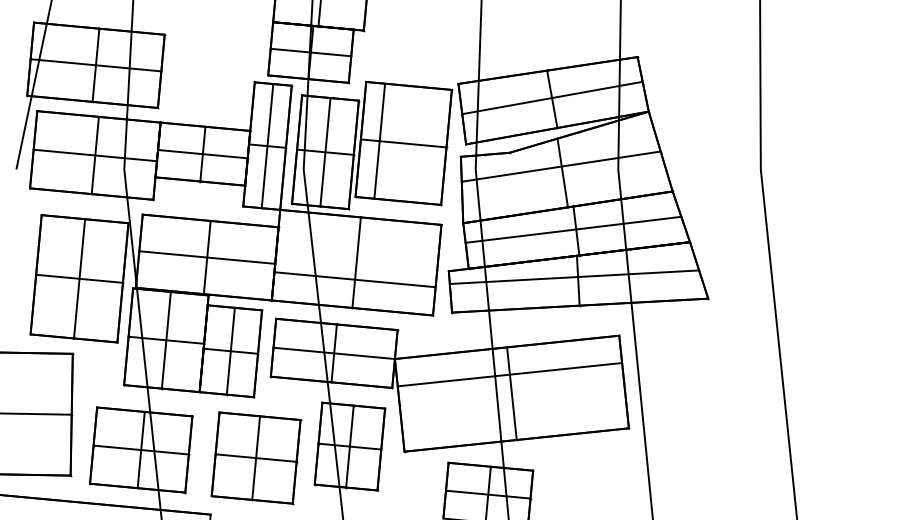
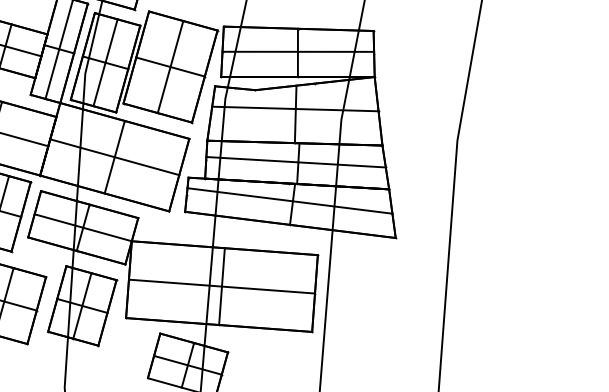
line: (379, 140) -> (170, 66), moved
line: (354, 279) -> (114, 157), moved
line: (509, 374) -> (221, 286), moved

